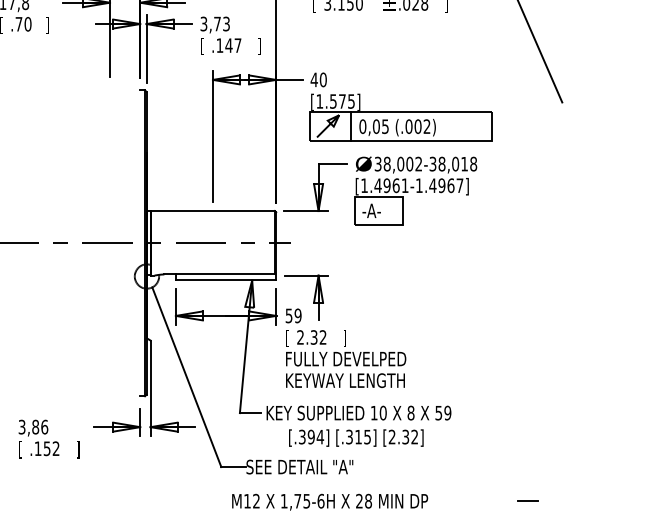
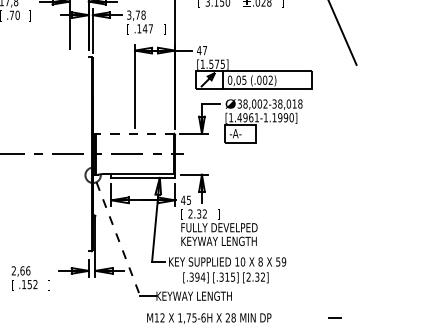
text: (226, 22) -> (143, 14), 3,73 -> 3,78
text: (322, 79) -> (204, 50), 40 -> 47
text: (445, 185) -> (282, 117), [1.4961-1.4967] -> [1.4961-1.1990]
line: (212, 210) -> (134, 133), solid -> dashed
text: (294, 314) -> (186, 199), 59 -> 45
line: (186, 377) -> (118, 239), solid -> dashed
text: (27, 426) -> (17, 270), 3,86 -> 2,66
text: (305, 465) -> (193, 295), SEE DETAIL "A" -> KEYWAY LENGTH

